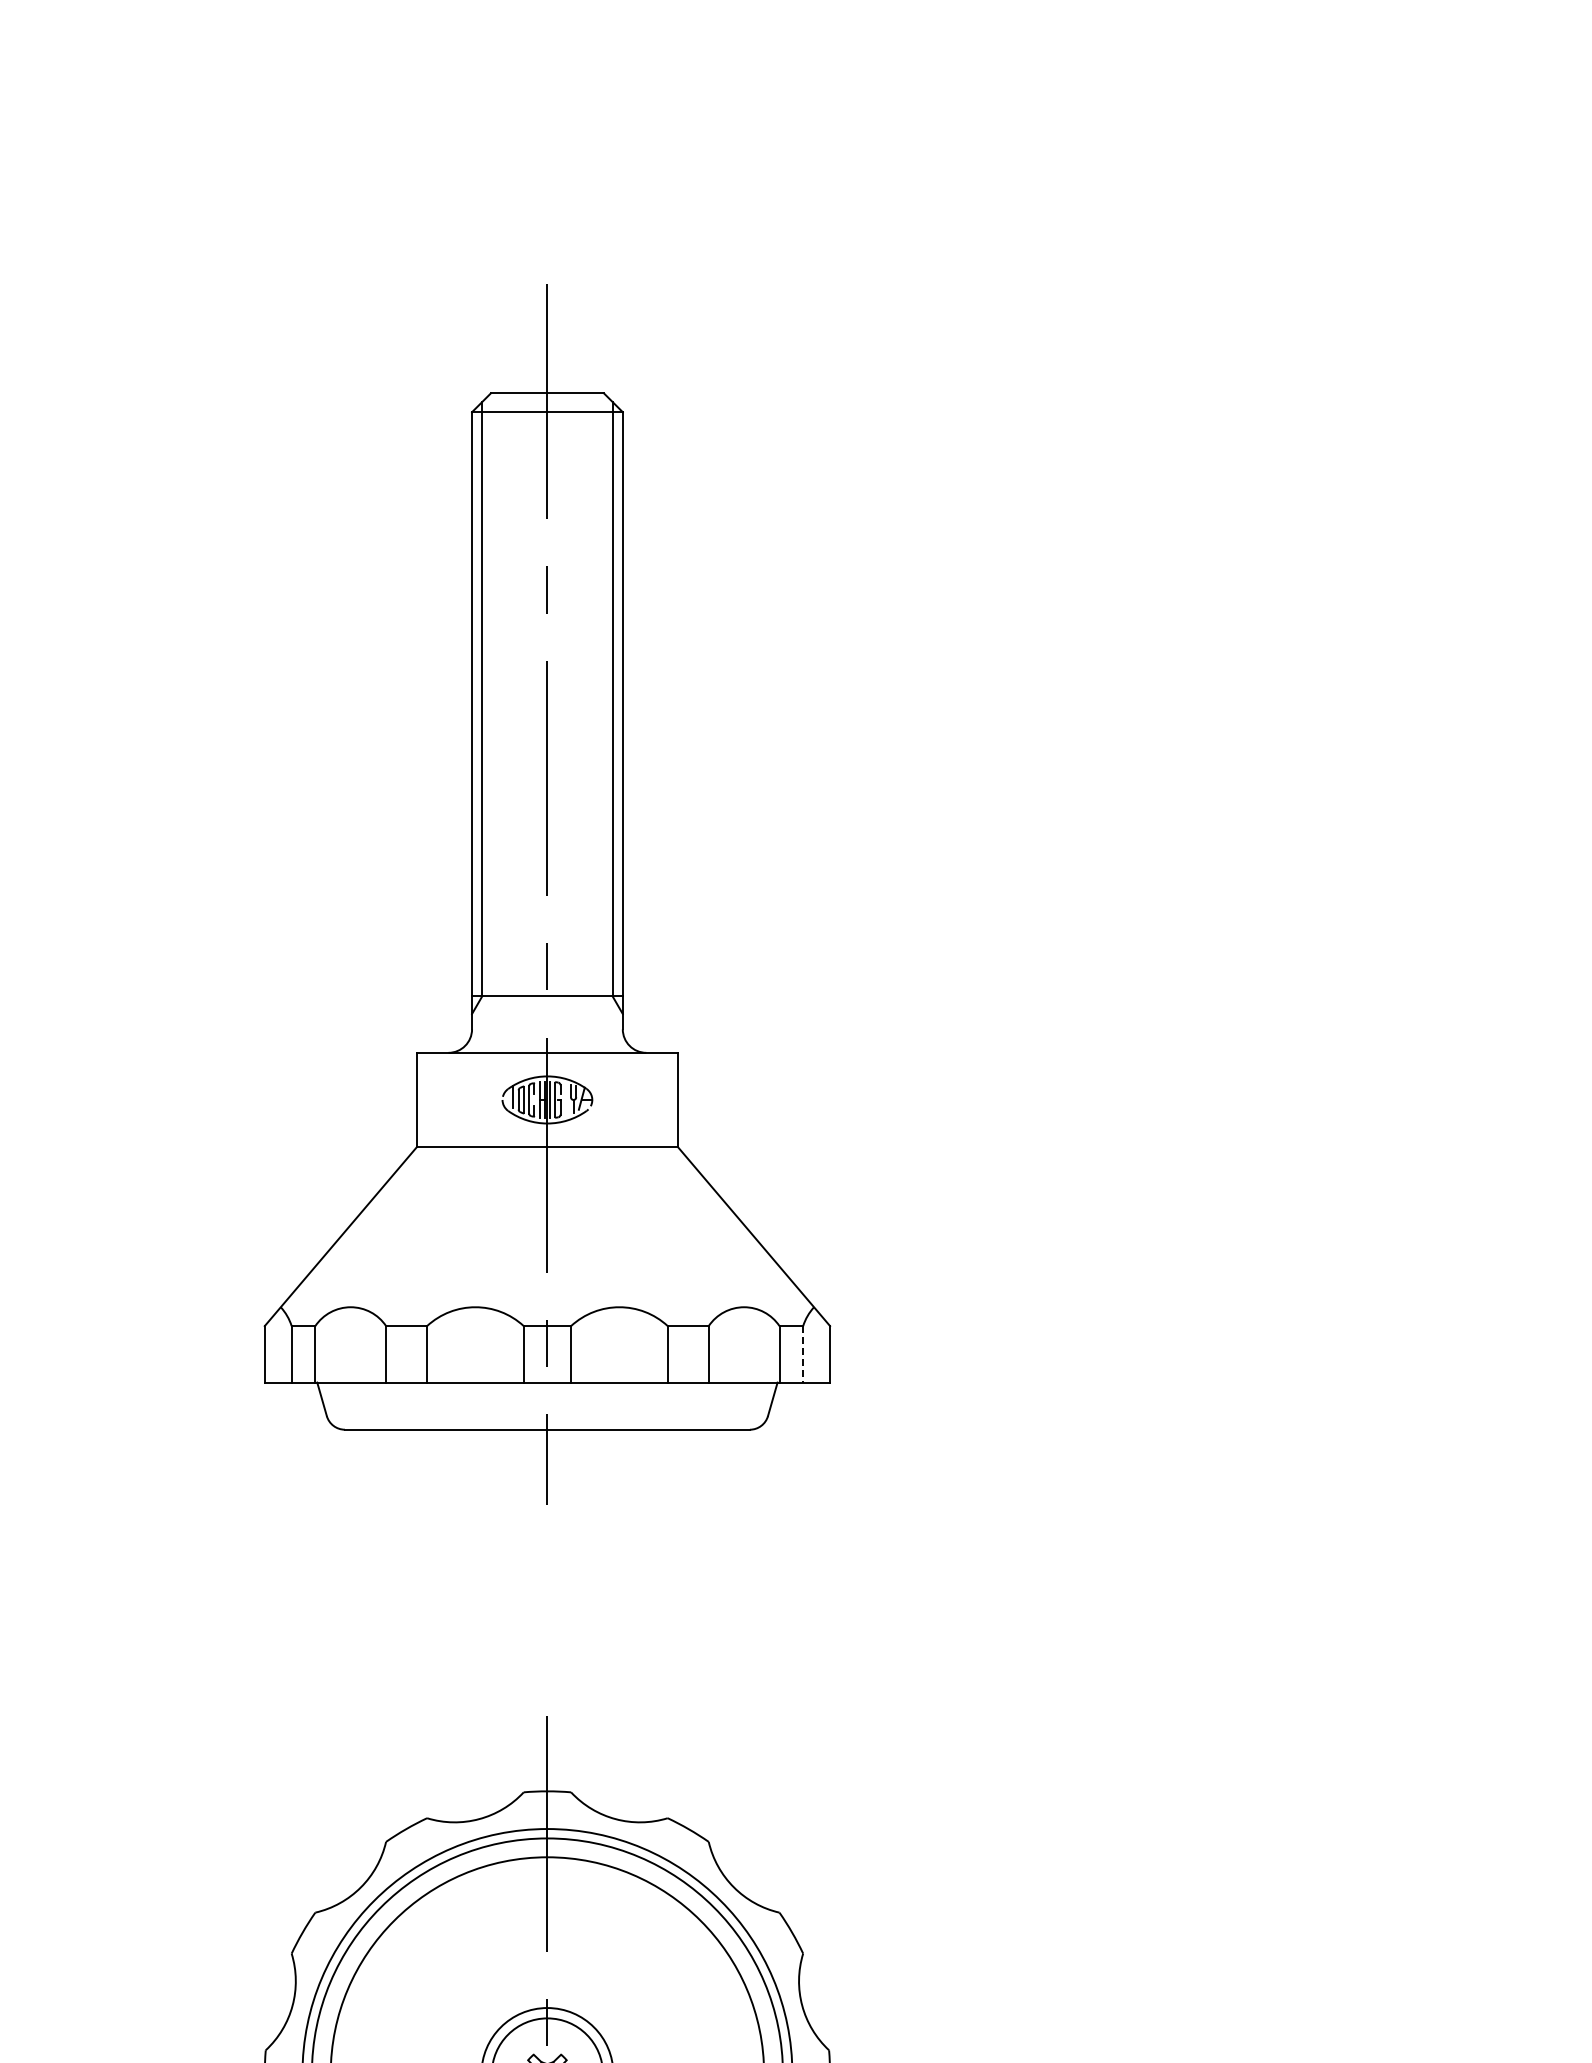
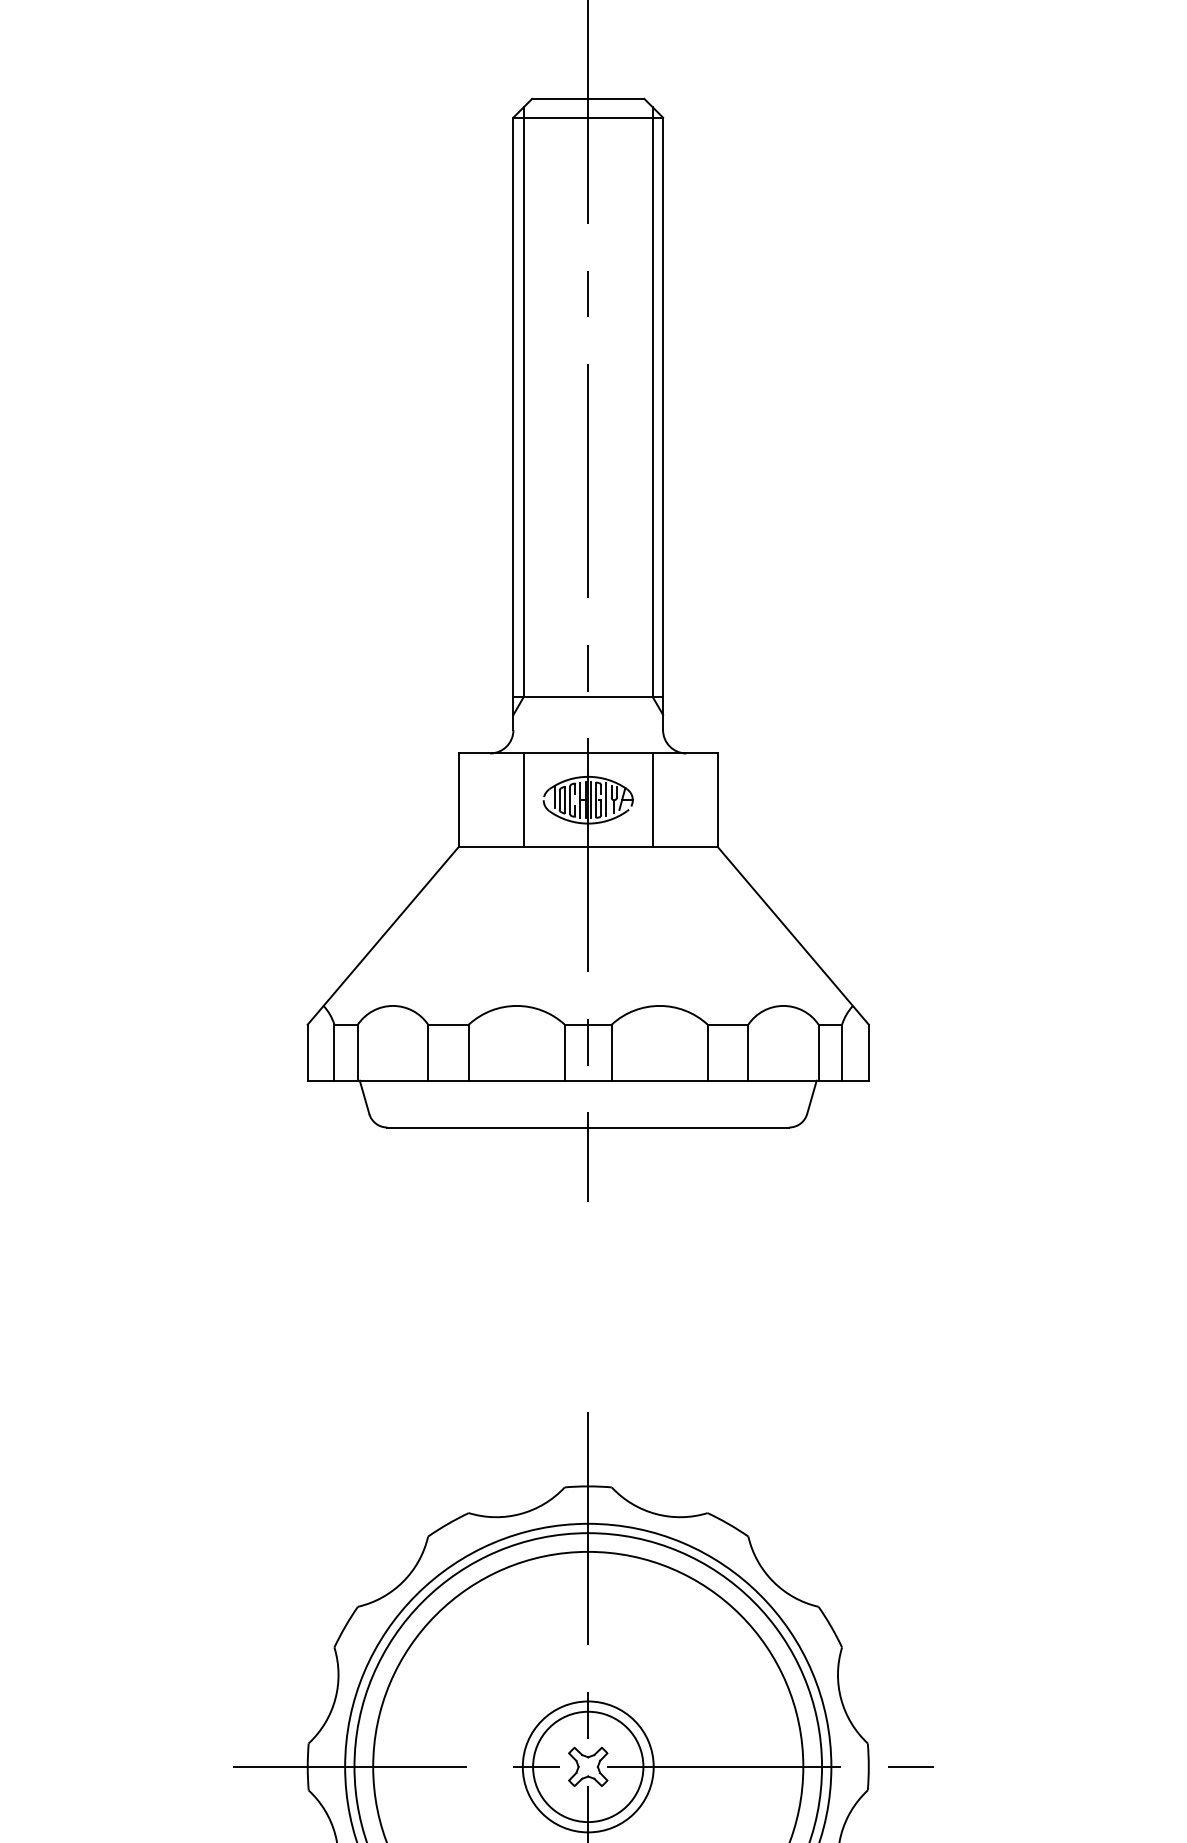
line: (565, 1098) -> (606, 798), added
line: (482, 1099) -> (523, 799), added
line: (612, 1099) -> (652, 799), added
line: (803, 1354) -> (842, 1052), dashed -> solid

